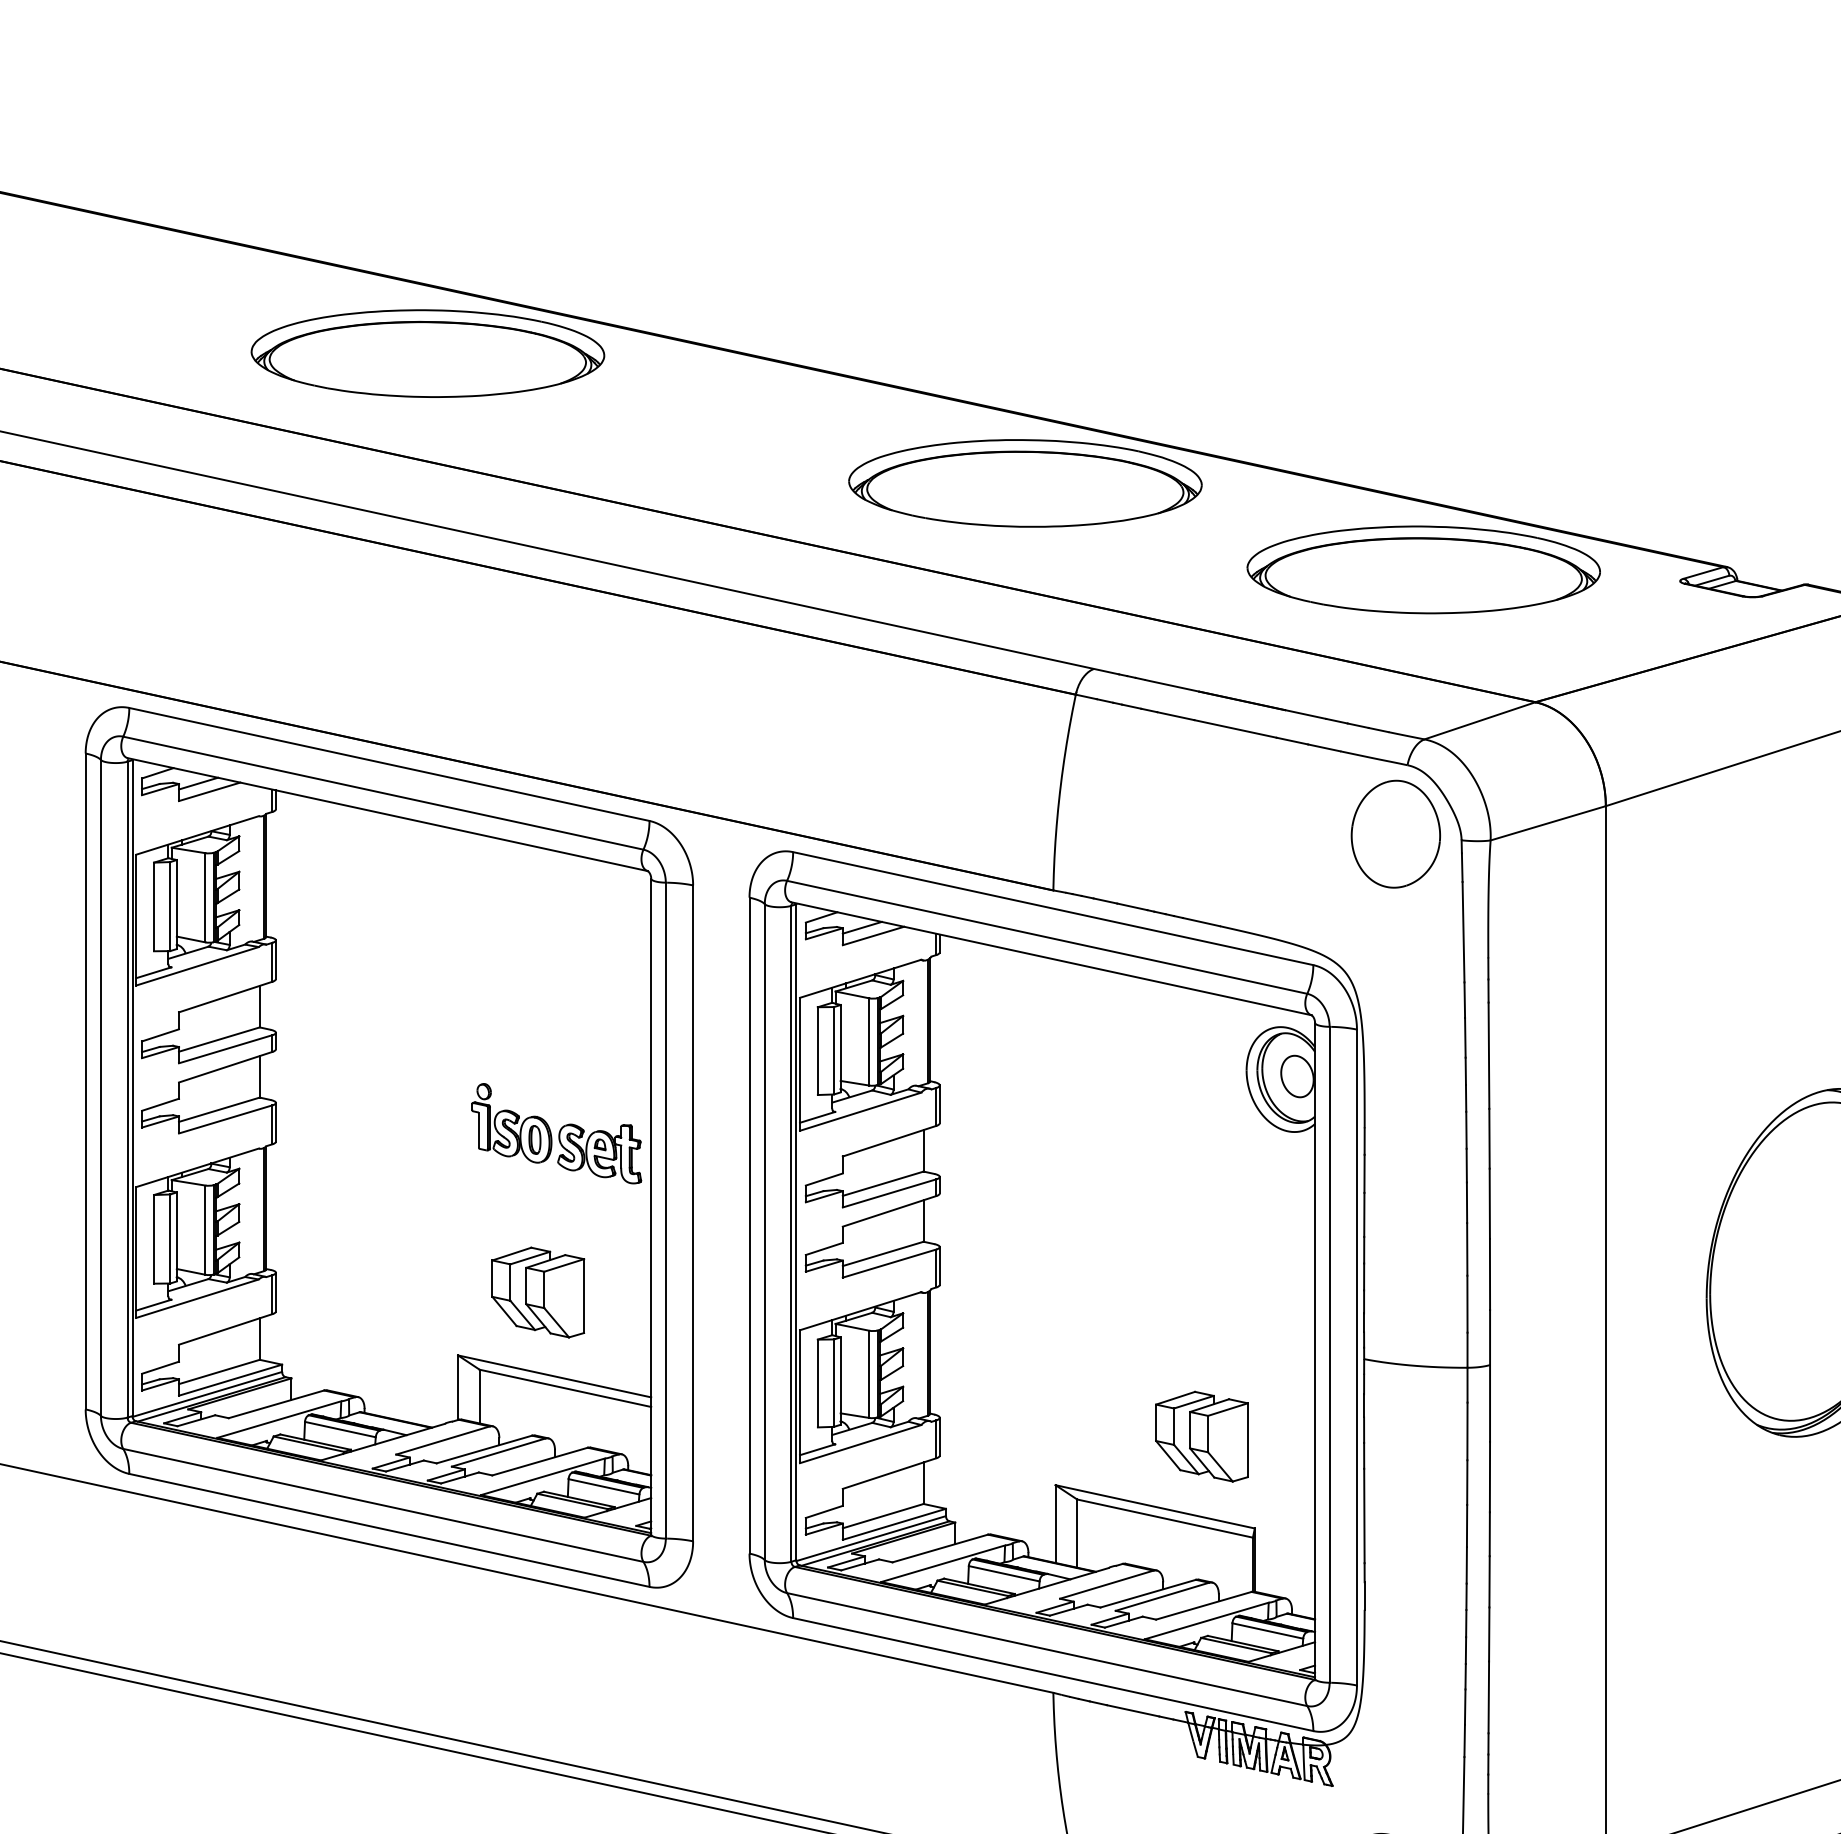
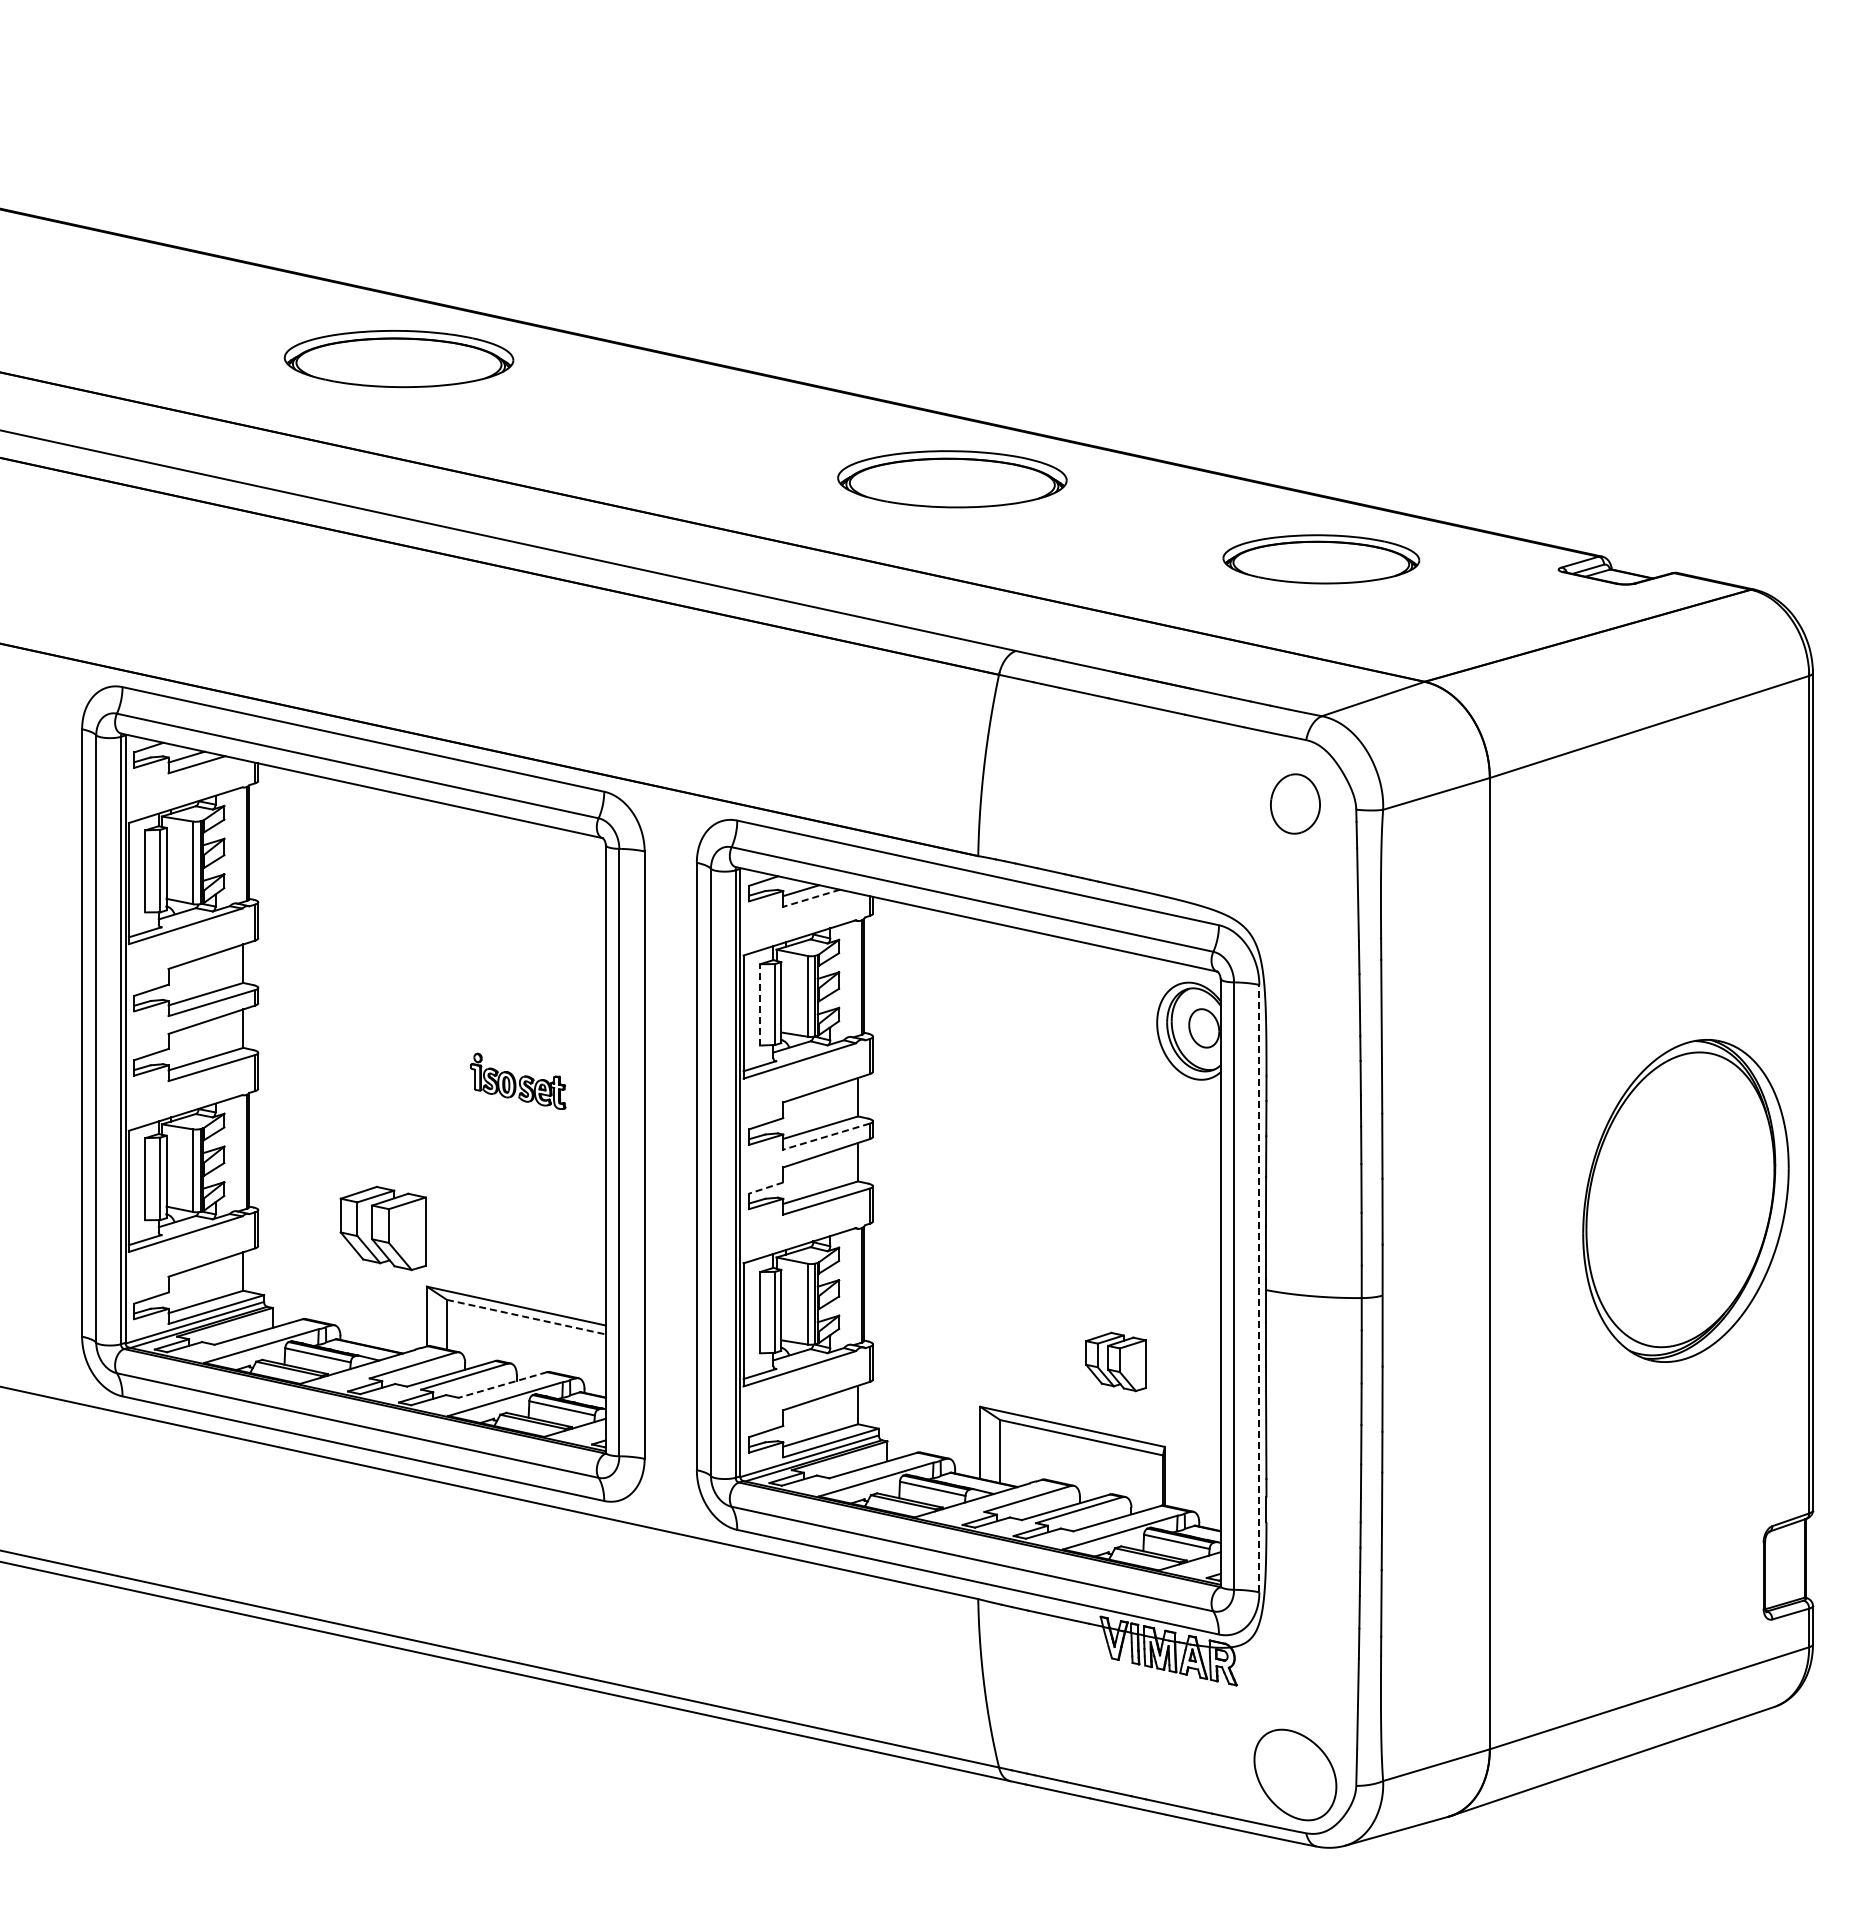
part: (427, 353) -> (398, 358), size x0.7
part: (1025, 483) -> (952, 479), size x0.7
part: (1424, 570) -> (1321, 559), size x0.6
part: (1395, 833) -> (1295, 803), size x0.6
line: (873, 936) -> (811, 898), solid -> dashed
line: (818, 1050) -> (760, 1004), solid -> dashed
part: (556, 1133) -> (518, 1081), size x0.6
line: (889, 1193) -> (826, 1136), solid -> dashed
line: (823, 1249) -> (765, 1188), solid -> dashed
part: (537, 1292) -> (382, 1228), moved
line: (1357, 1357) -> (1259, 1288), solid -> dashed
line: (565, 1388) -> (526, 1317), solid -> dashed
part: (1201, 1436) -> (1115, 1361), size x0.7
line: (539, 1462) -> (502, 1385), solid -> dashed

